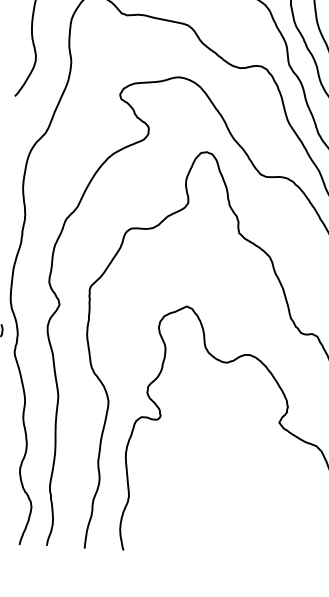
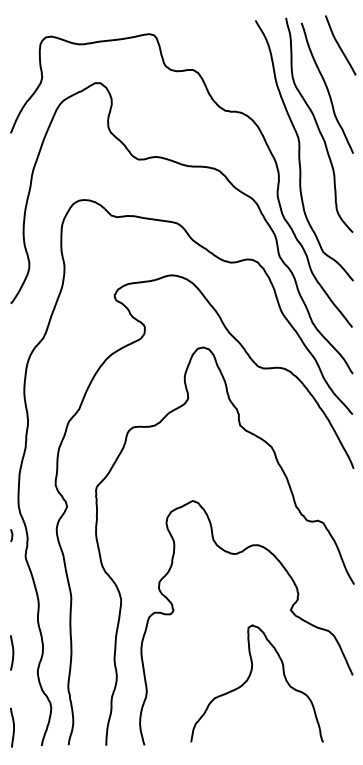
curve: (232, 491) -> (248, 680), added

